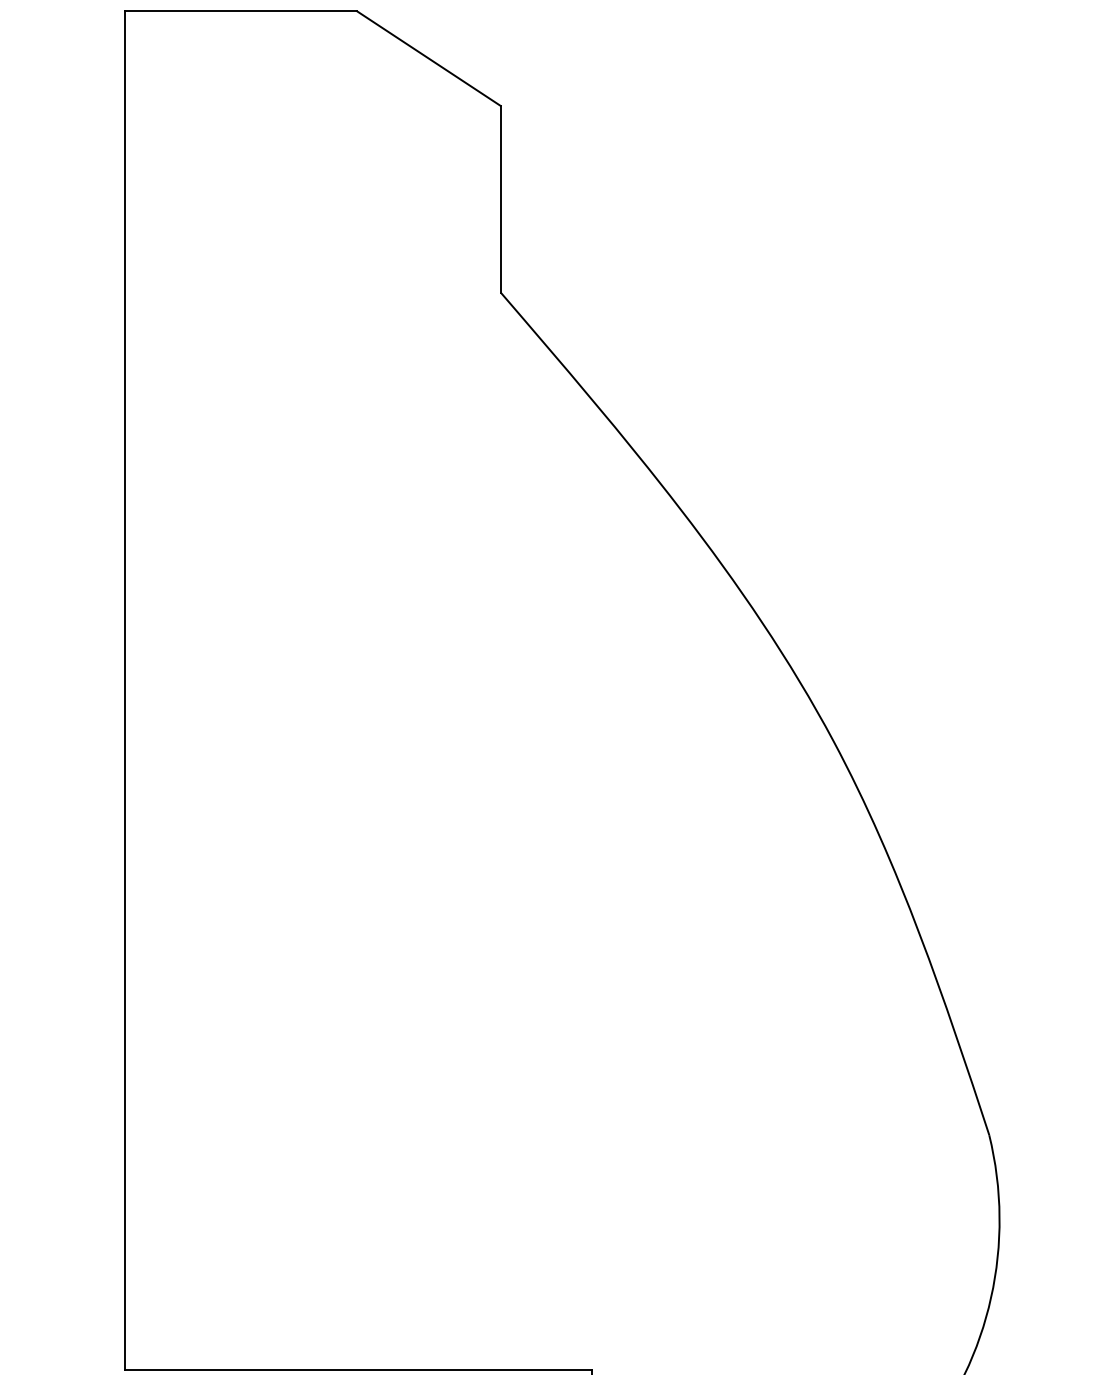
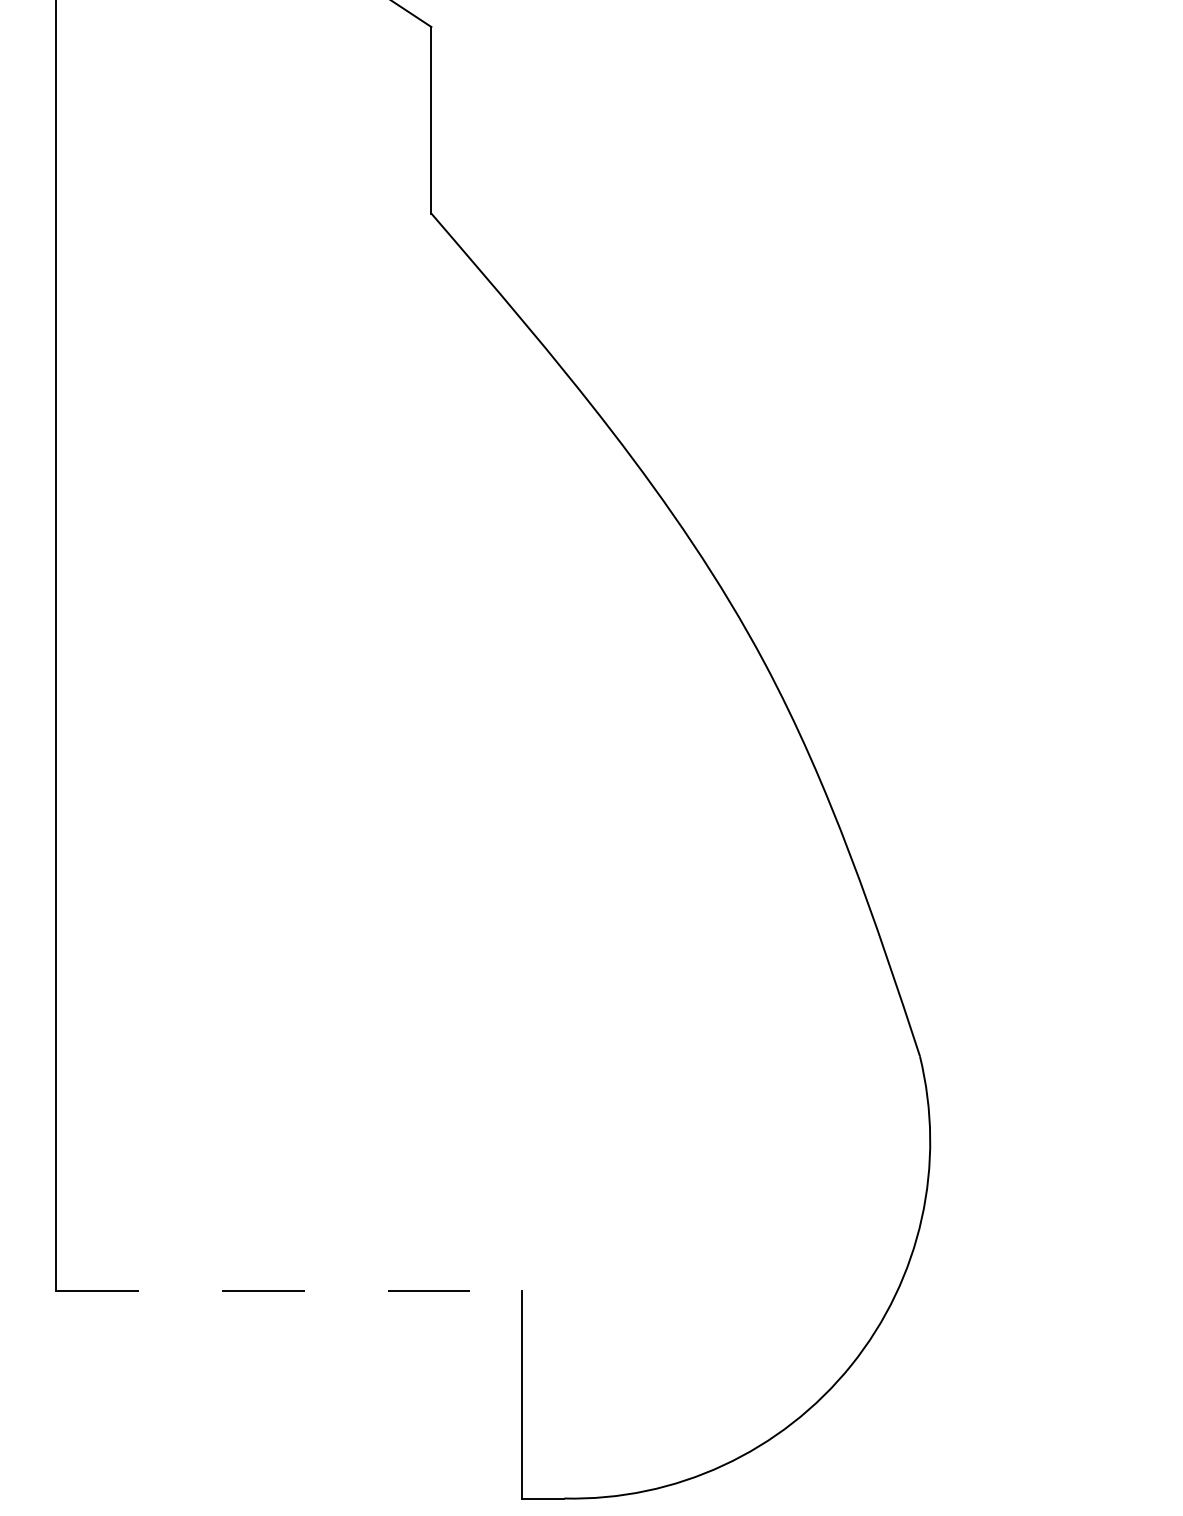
line: (358, 1370) -> (289, 1291), solid -> dashed

